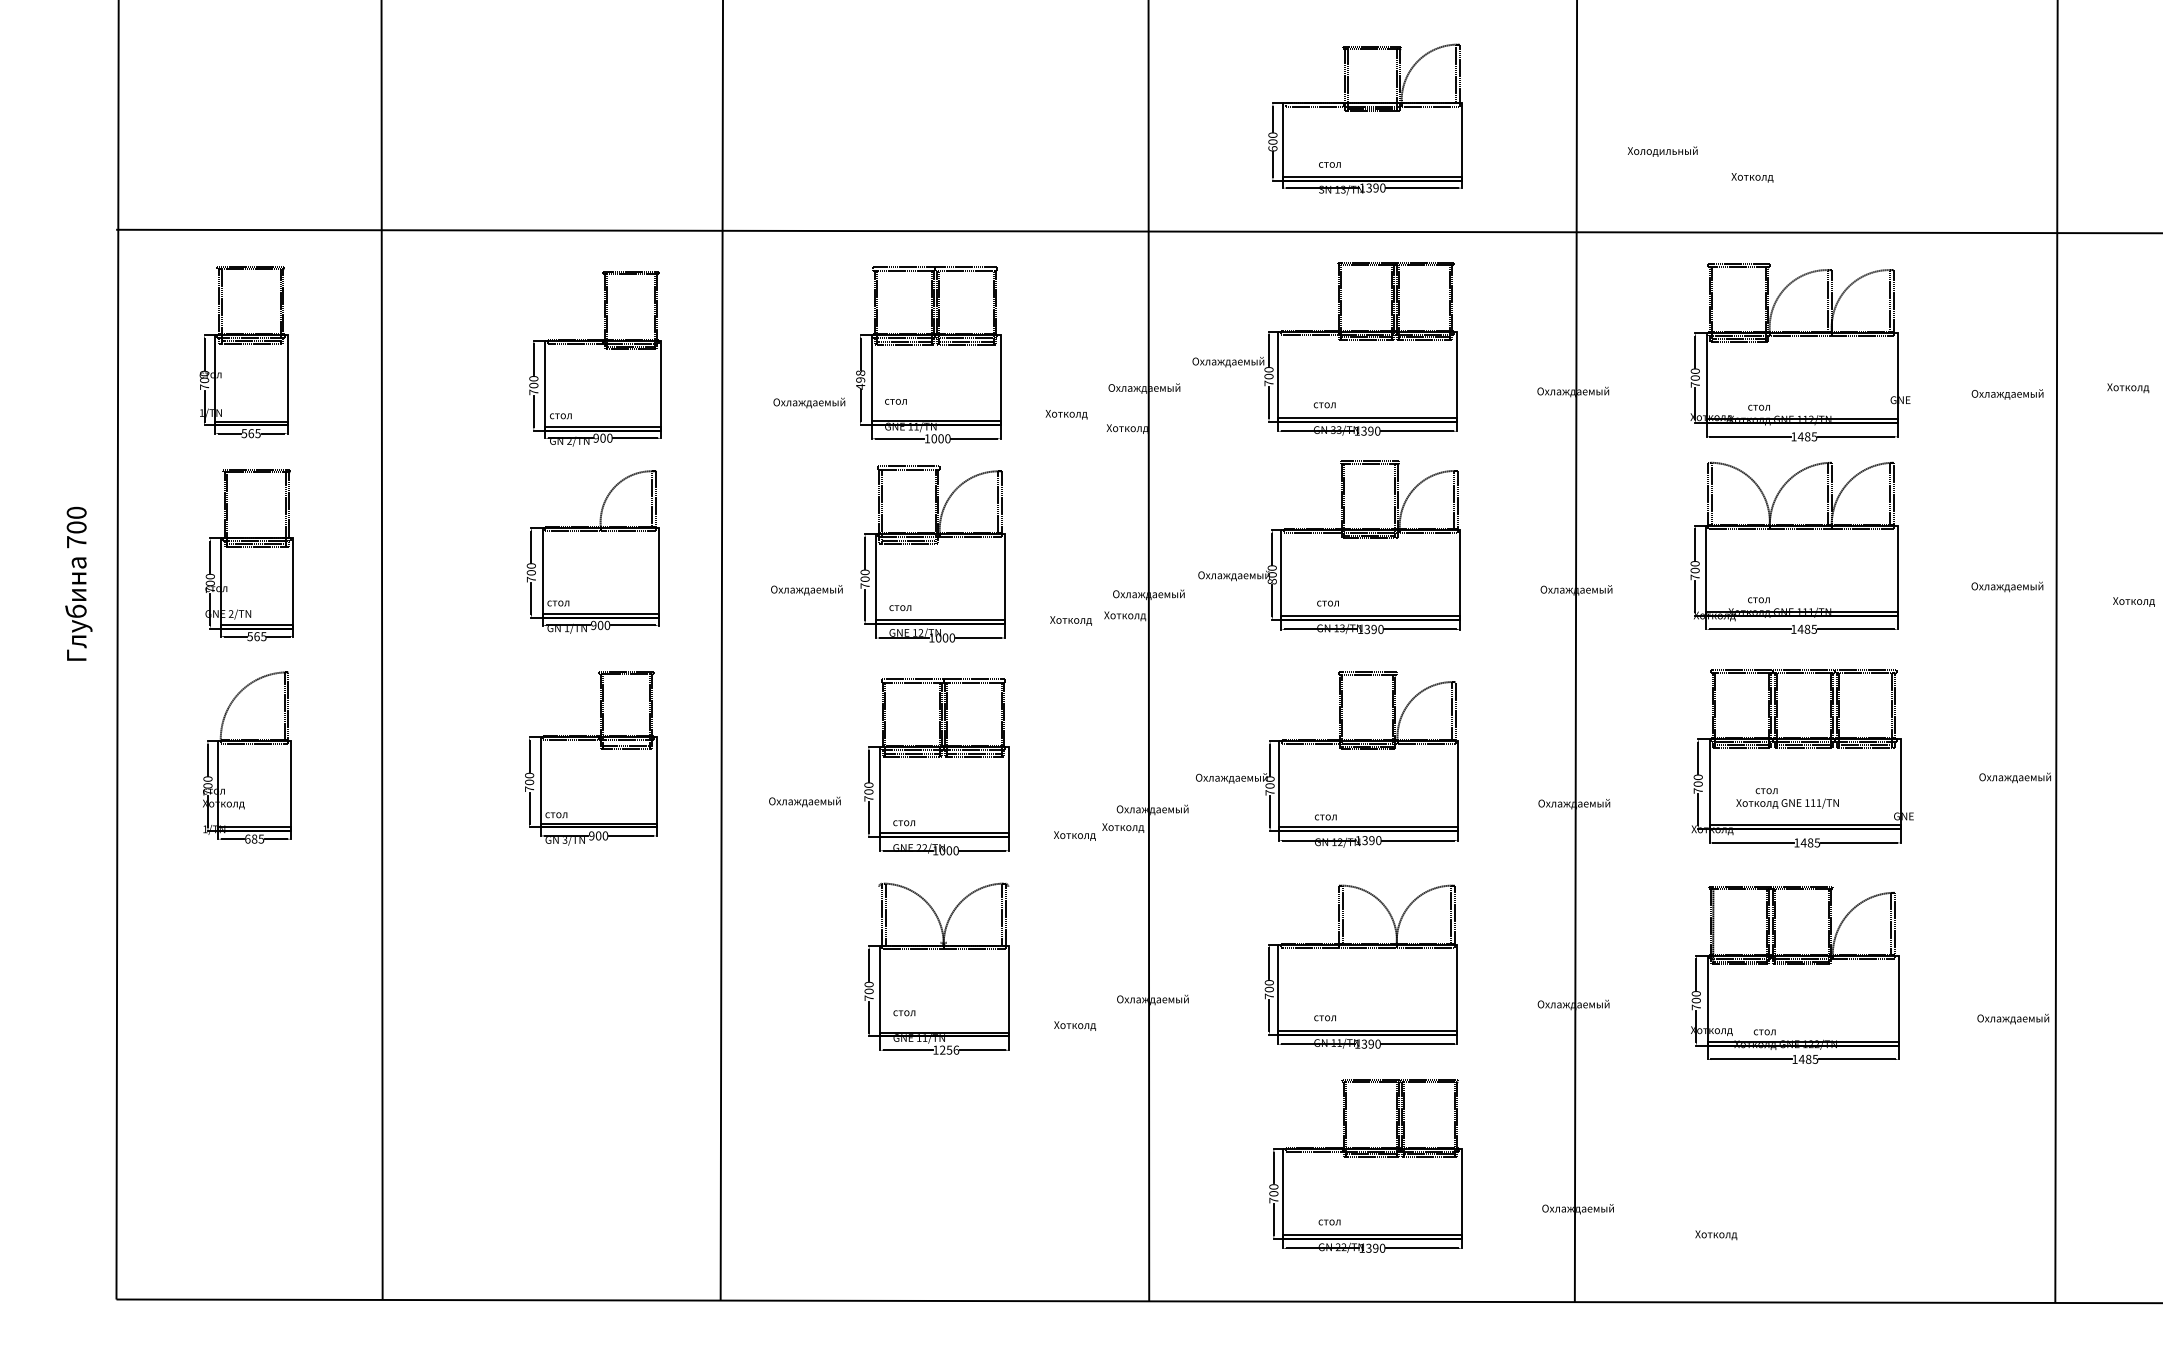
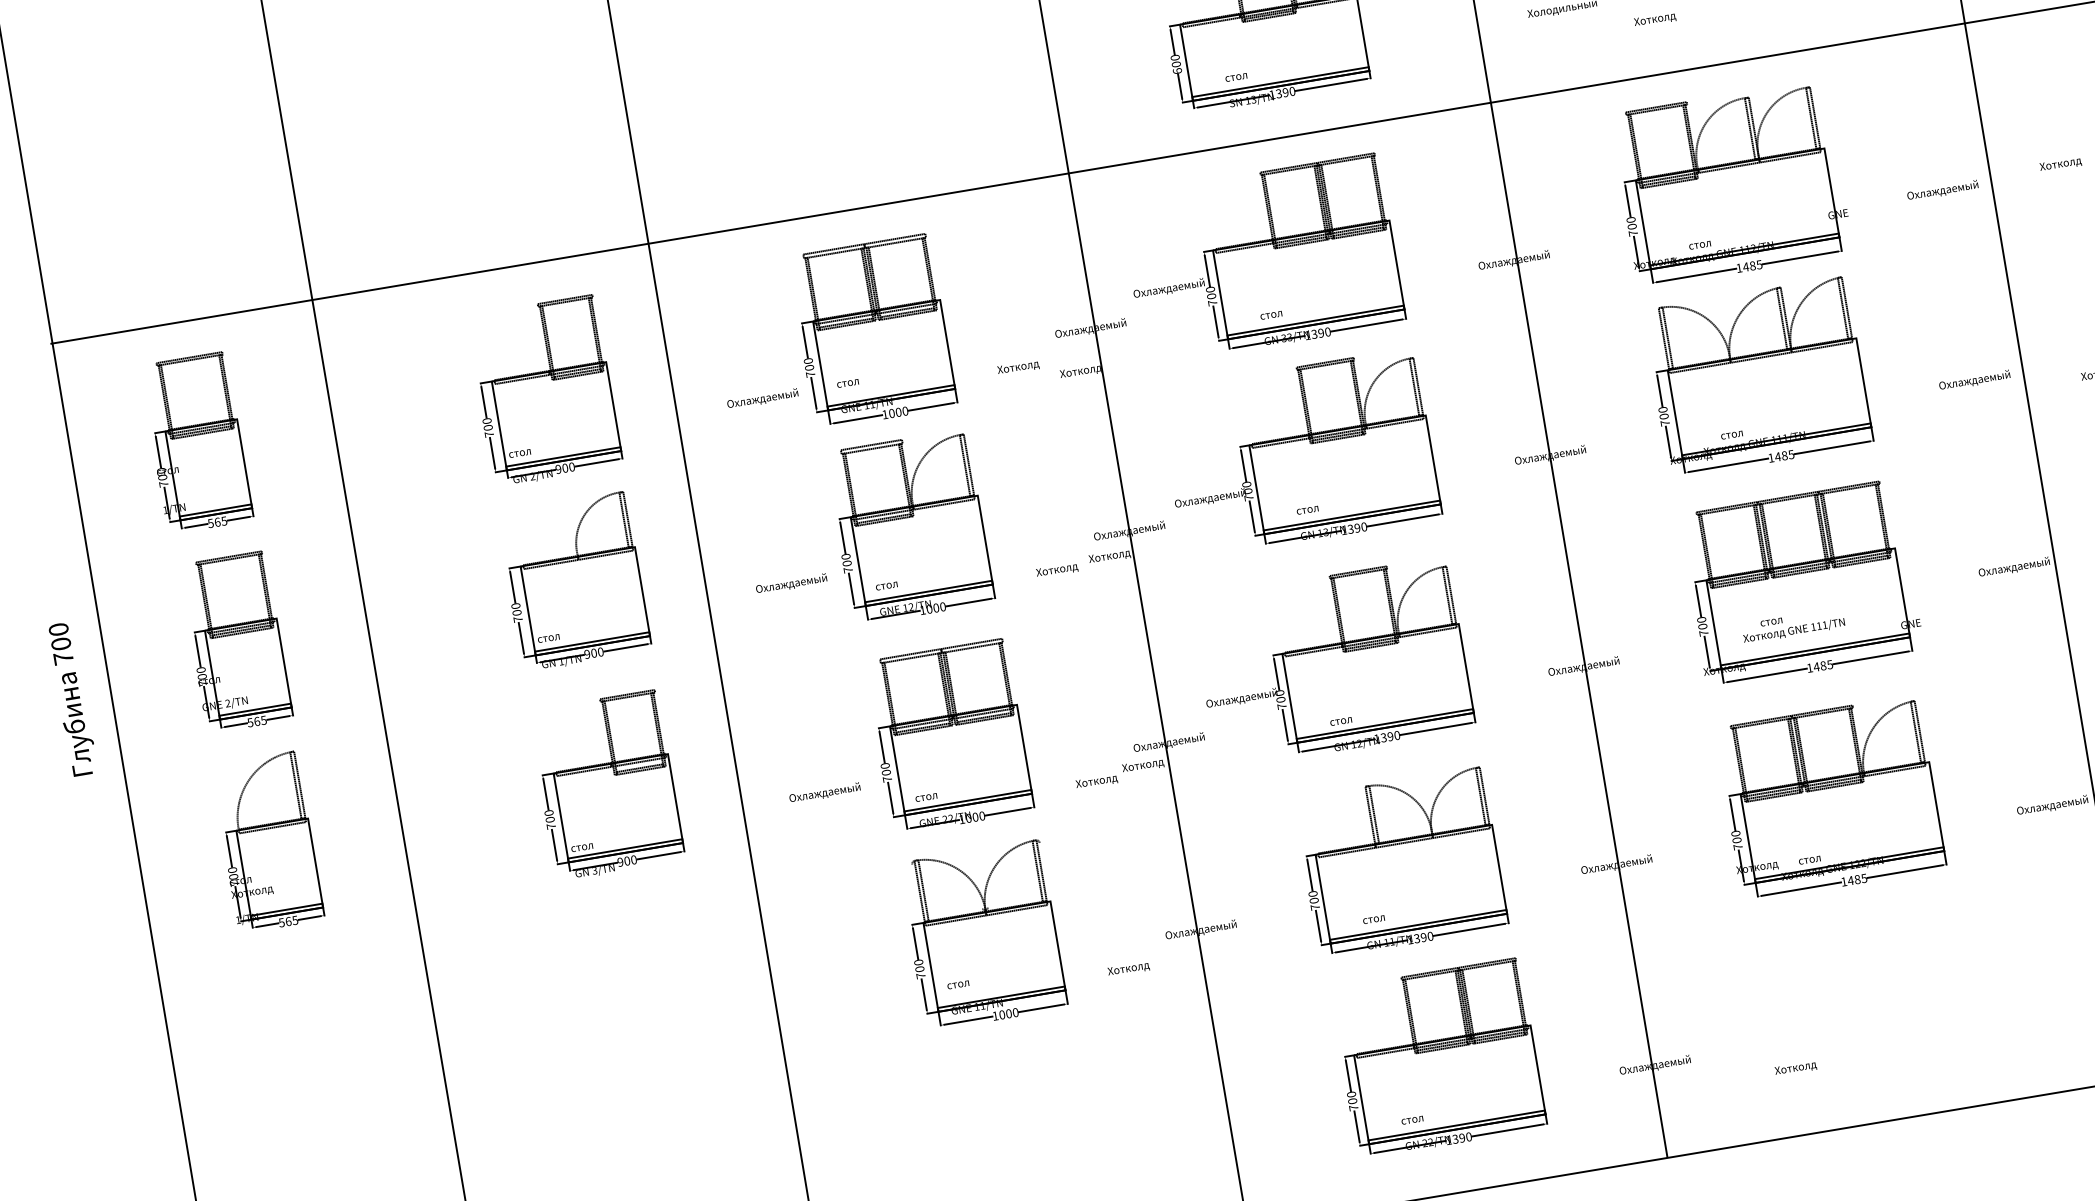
text: (860, 379) -> (809, 367), 498 -> 700
text: (1271, 581) -> (1248, 497), 800 -> 700
text: (251, 838) -> (285, 921), 685 -> 565
text: (949, 1049) -> (1008, 1013), 1256 -> 1000

